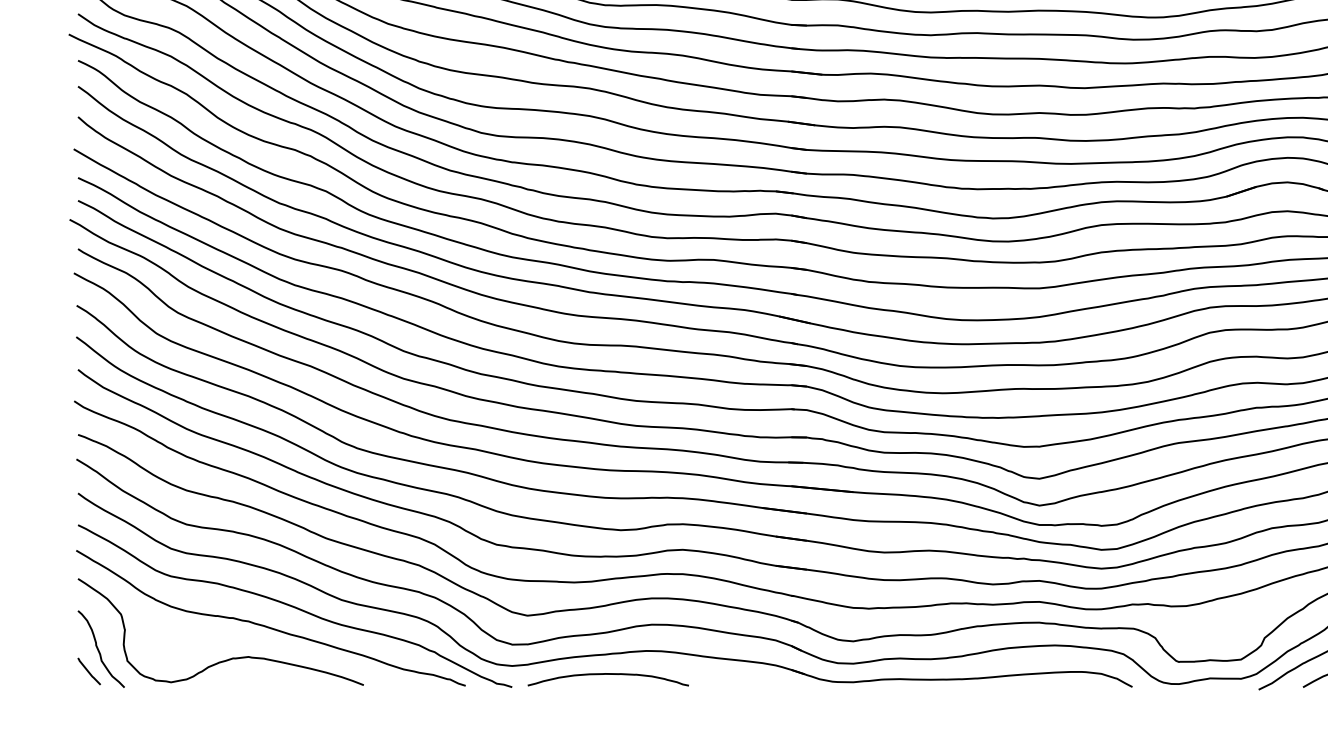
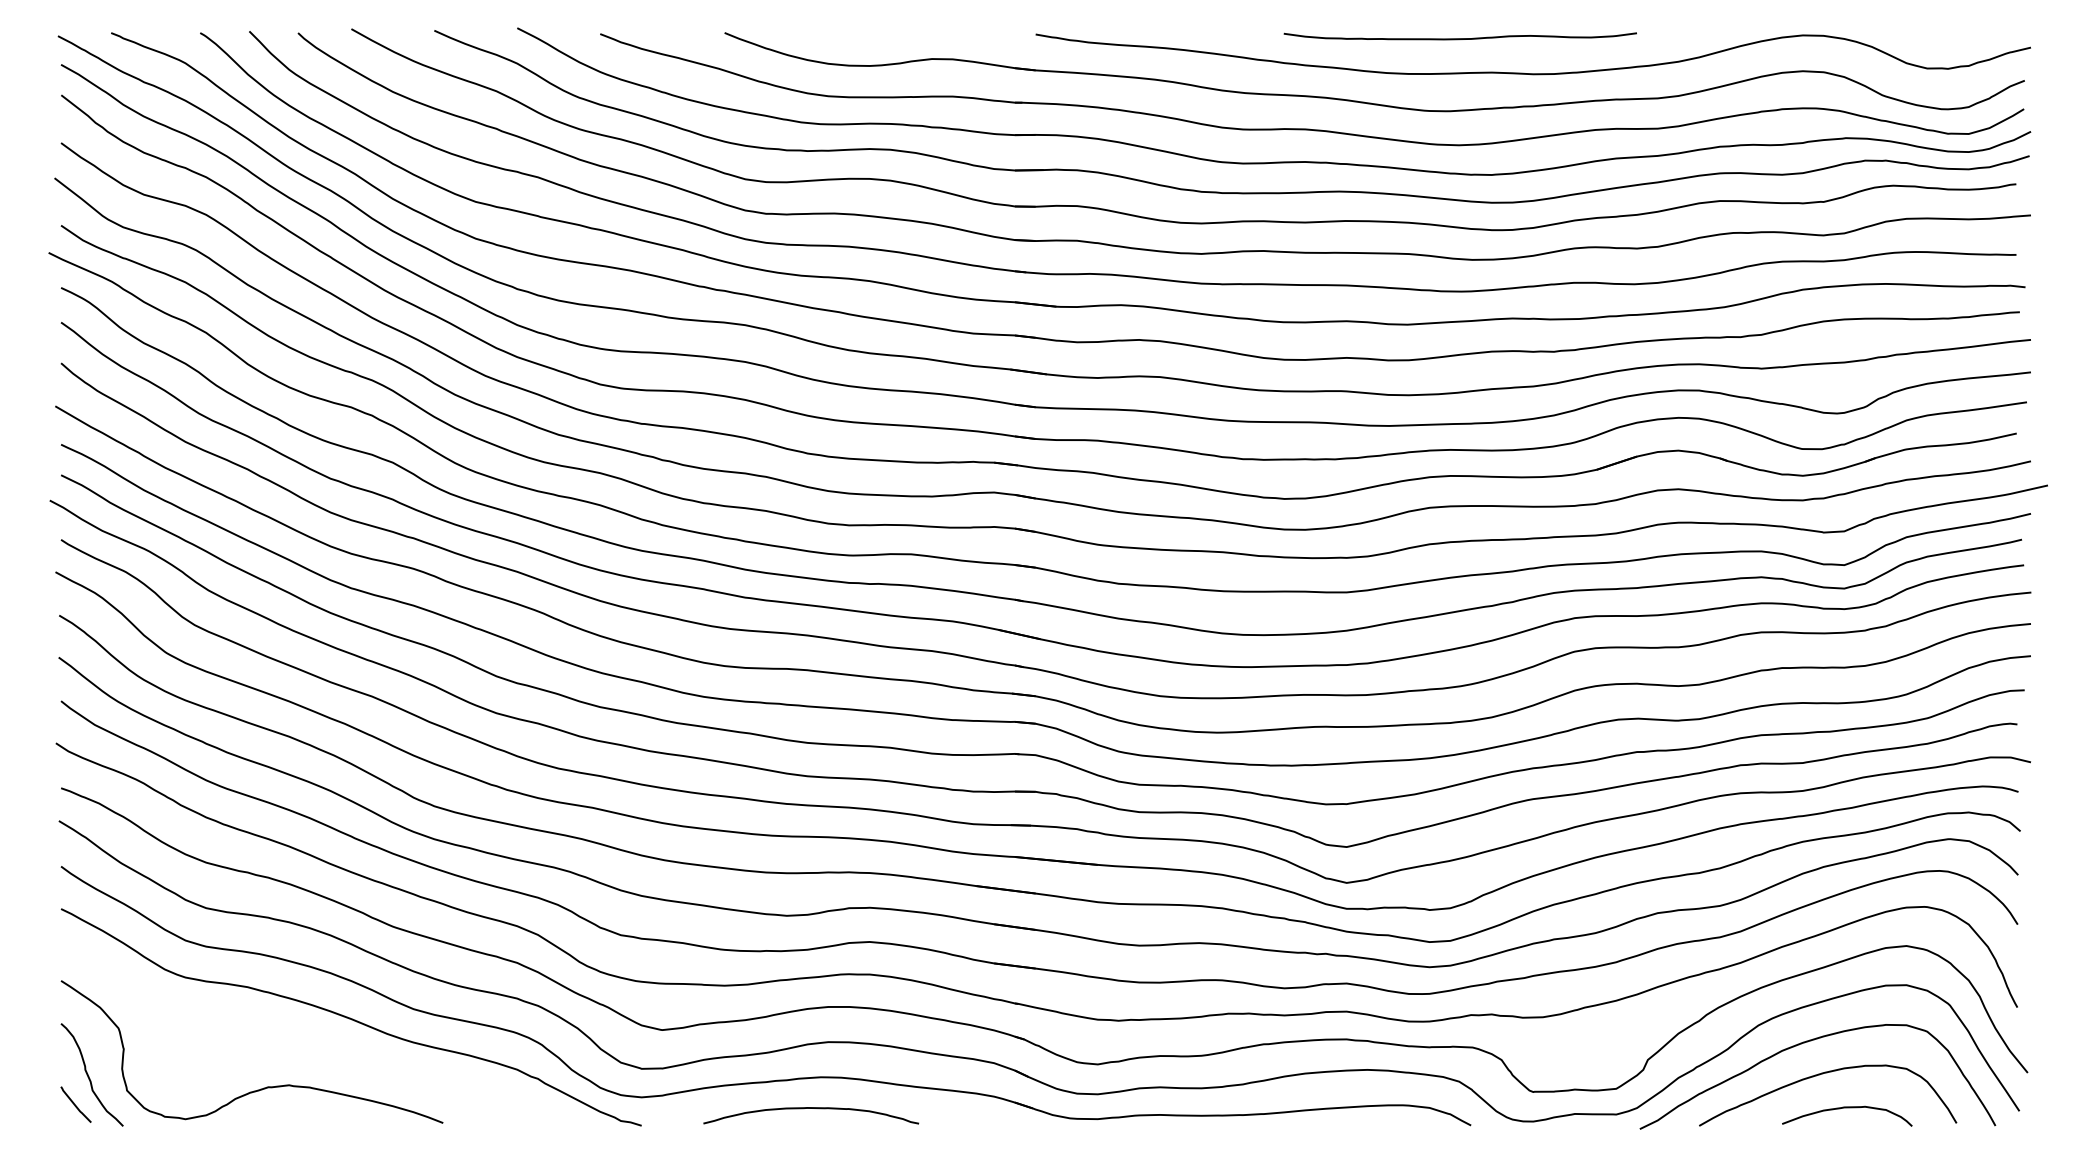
curve: (268, 626) -> (315, 1044), removed
curve: (608, 674) -> (811, 1108), moved

